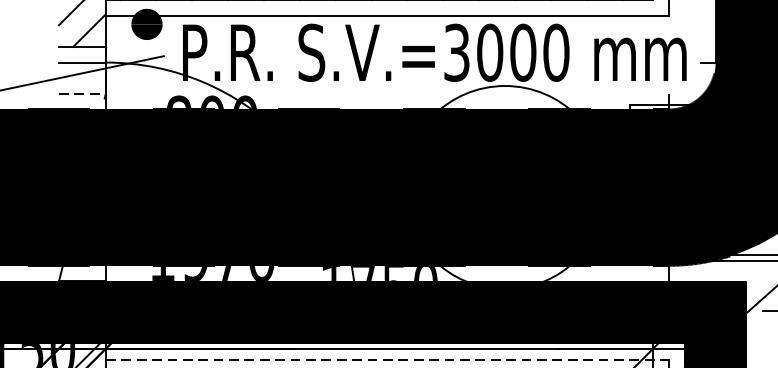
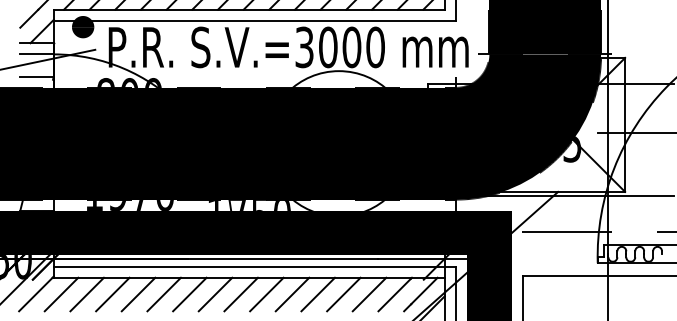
line: (83, 93) -> (37, 76), dashed -> solid
line: (388, 359) -> (255, 266), dashed -> solid

